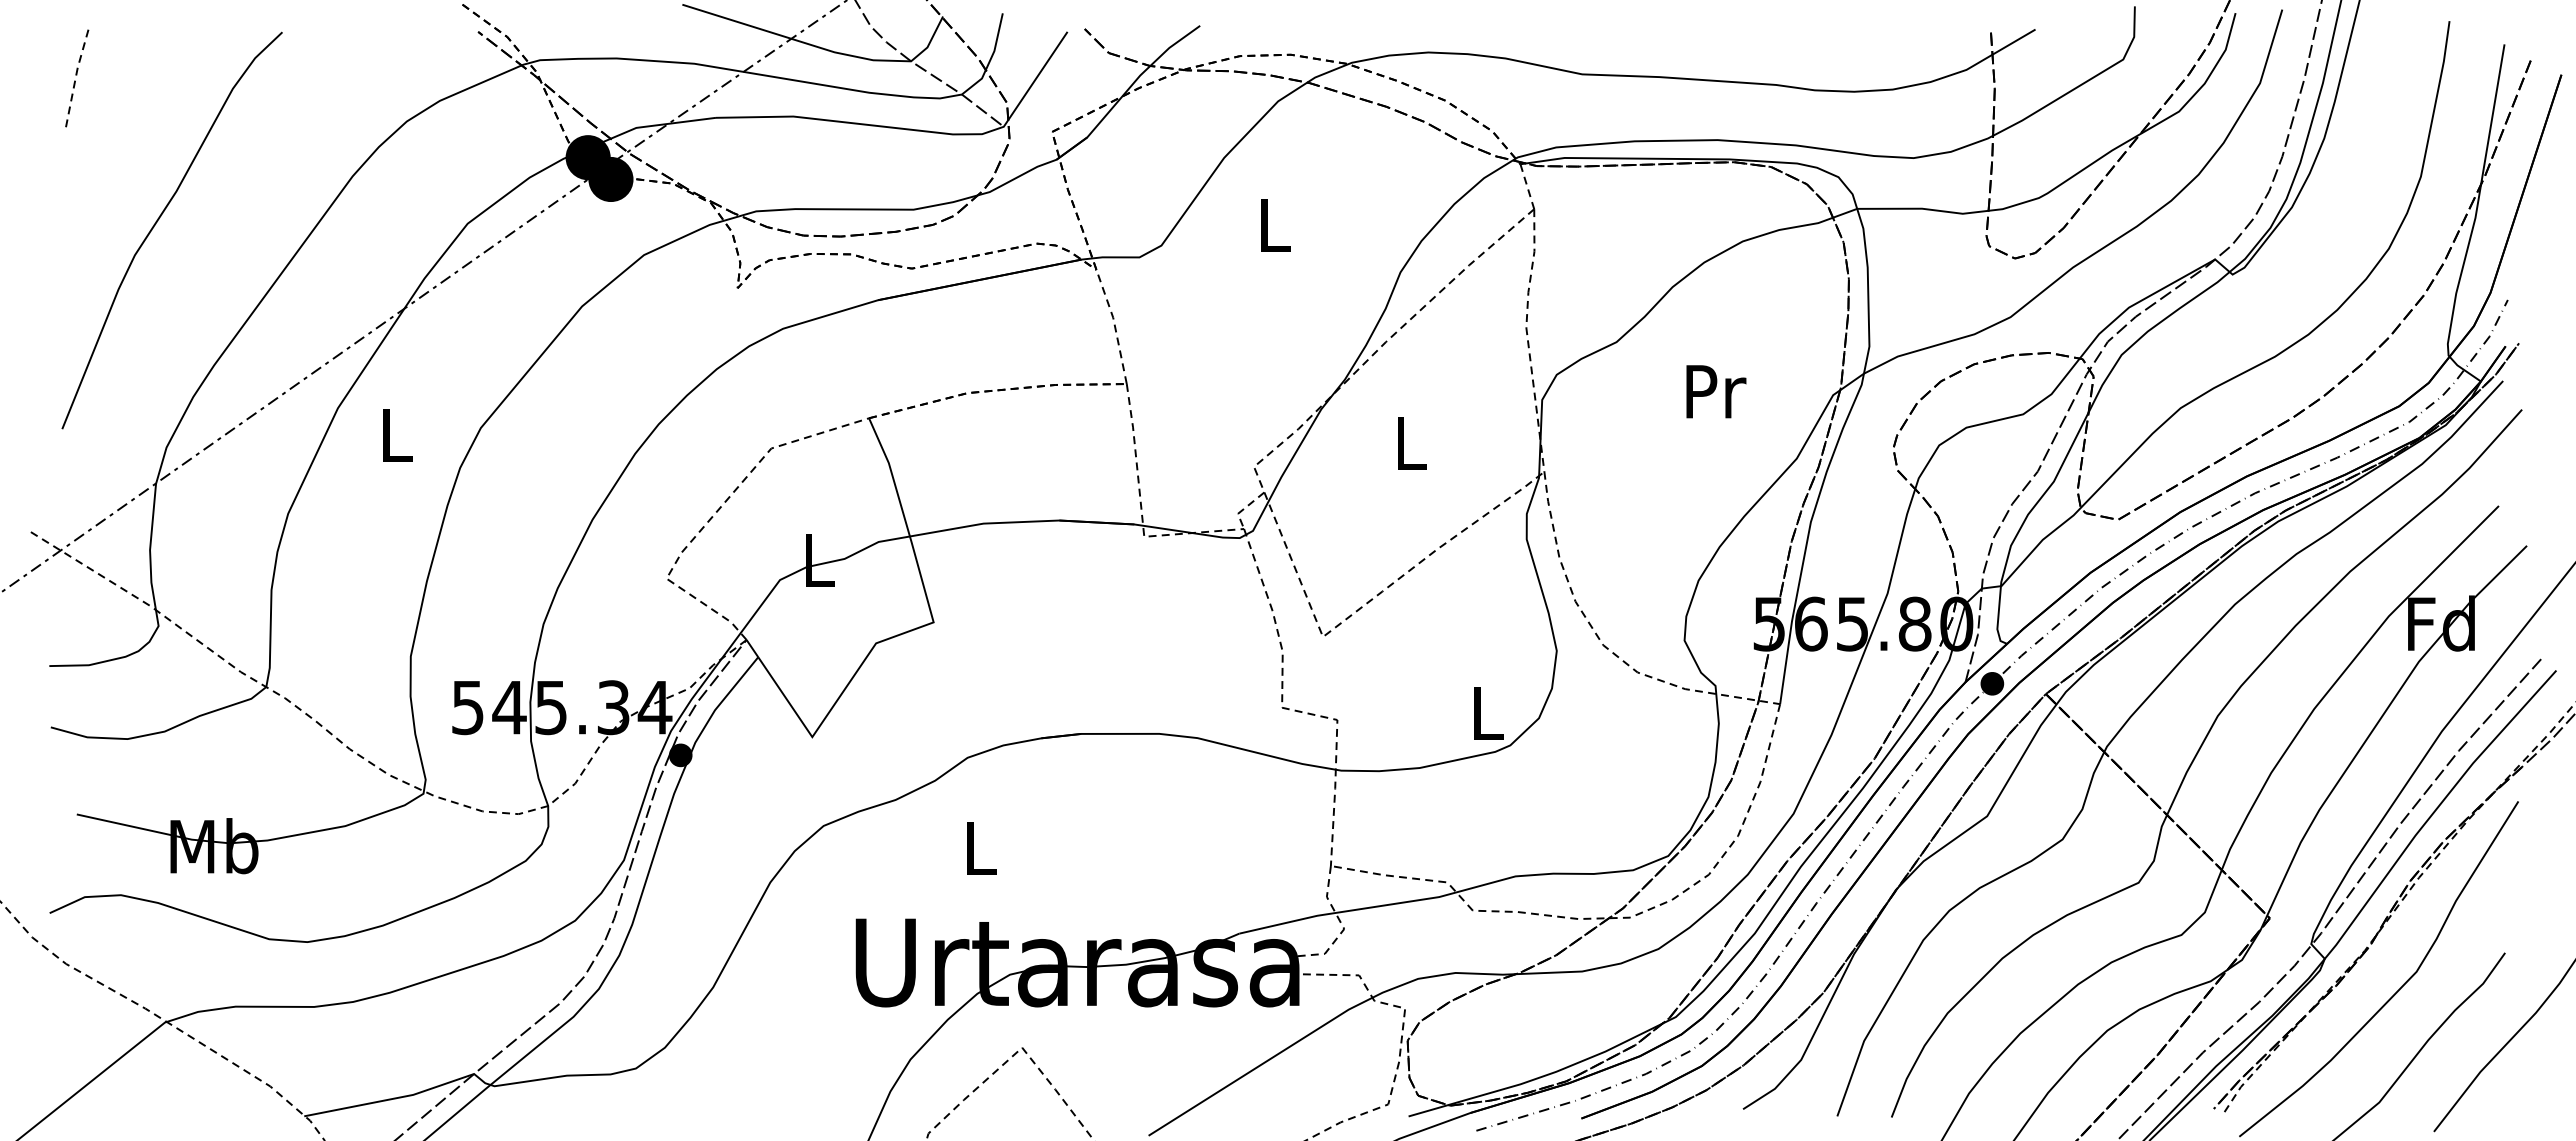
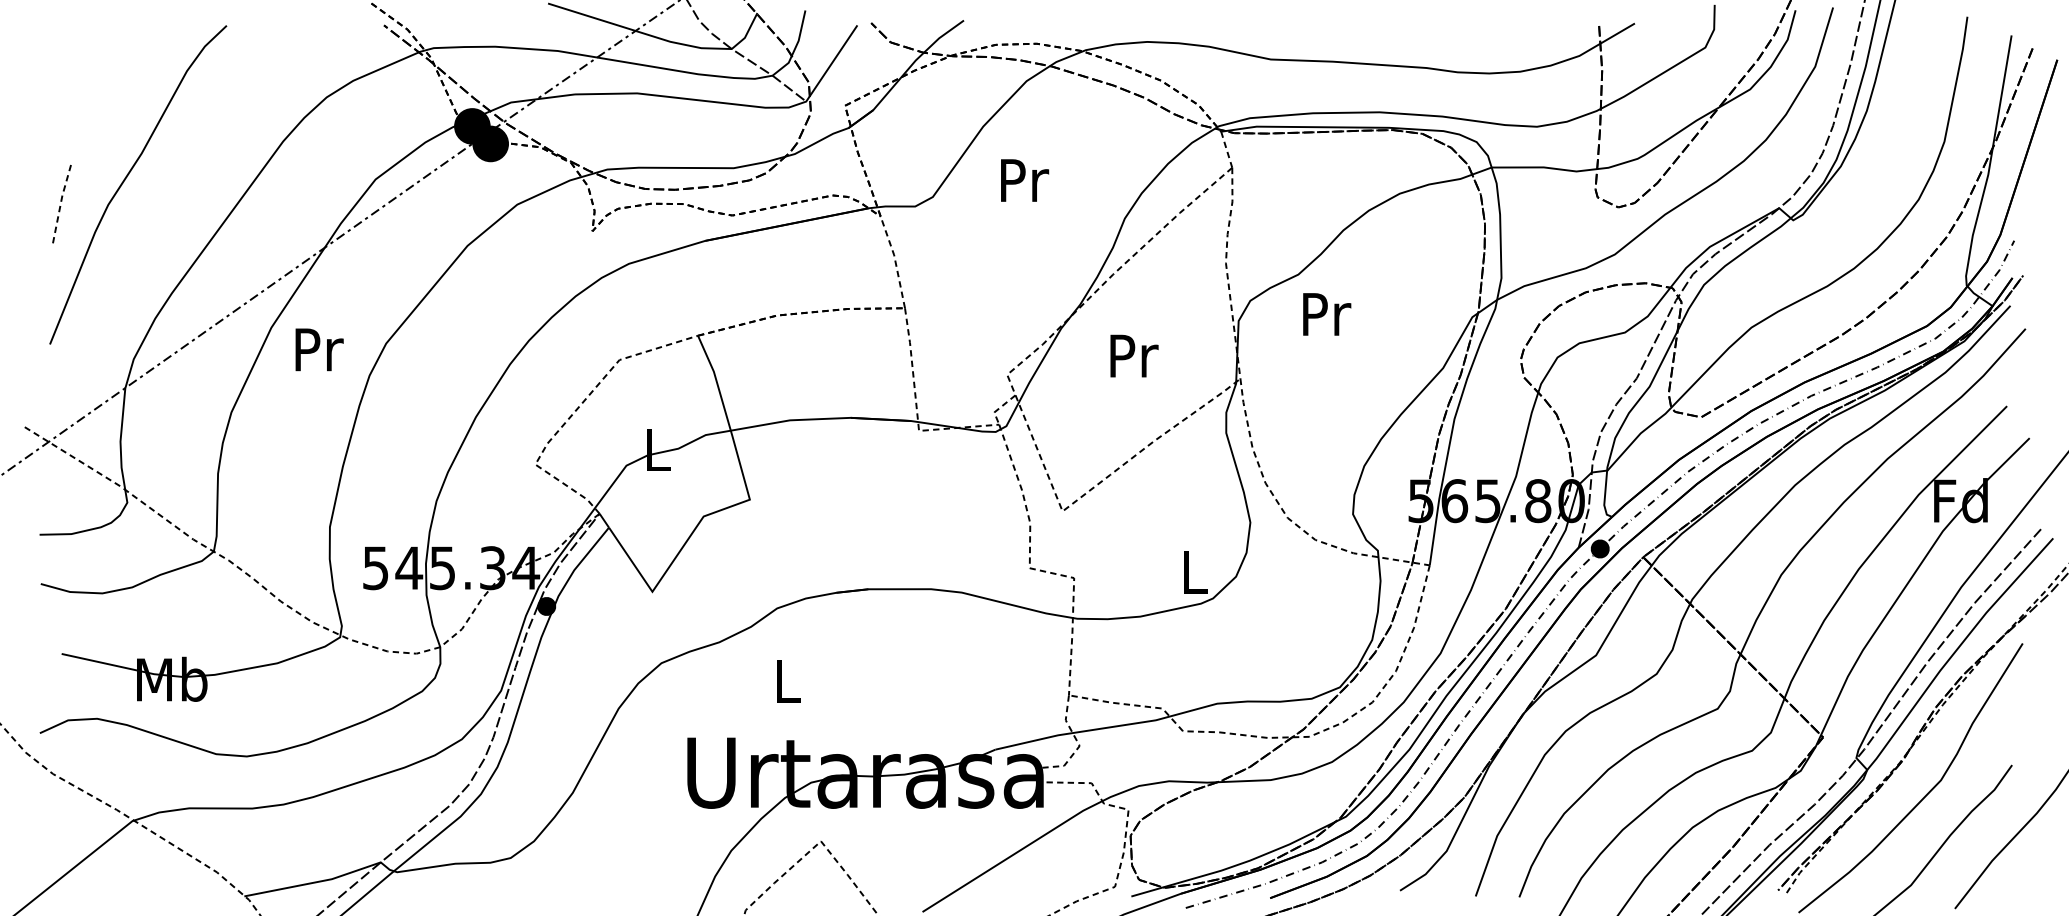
line: (75, 80) -> (60, 205), moved
text: (1276, 224) -> (1025, 180), L -> Pr
text: (1716, 391) -> (1327, 314), moved
text: (397, 435) -> (319, 349), L -> Pr
text: (1412, 443) -> (1134, 355), L -> Pr

